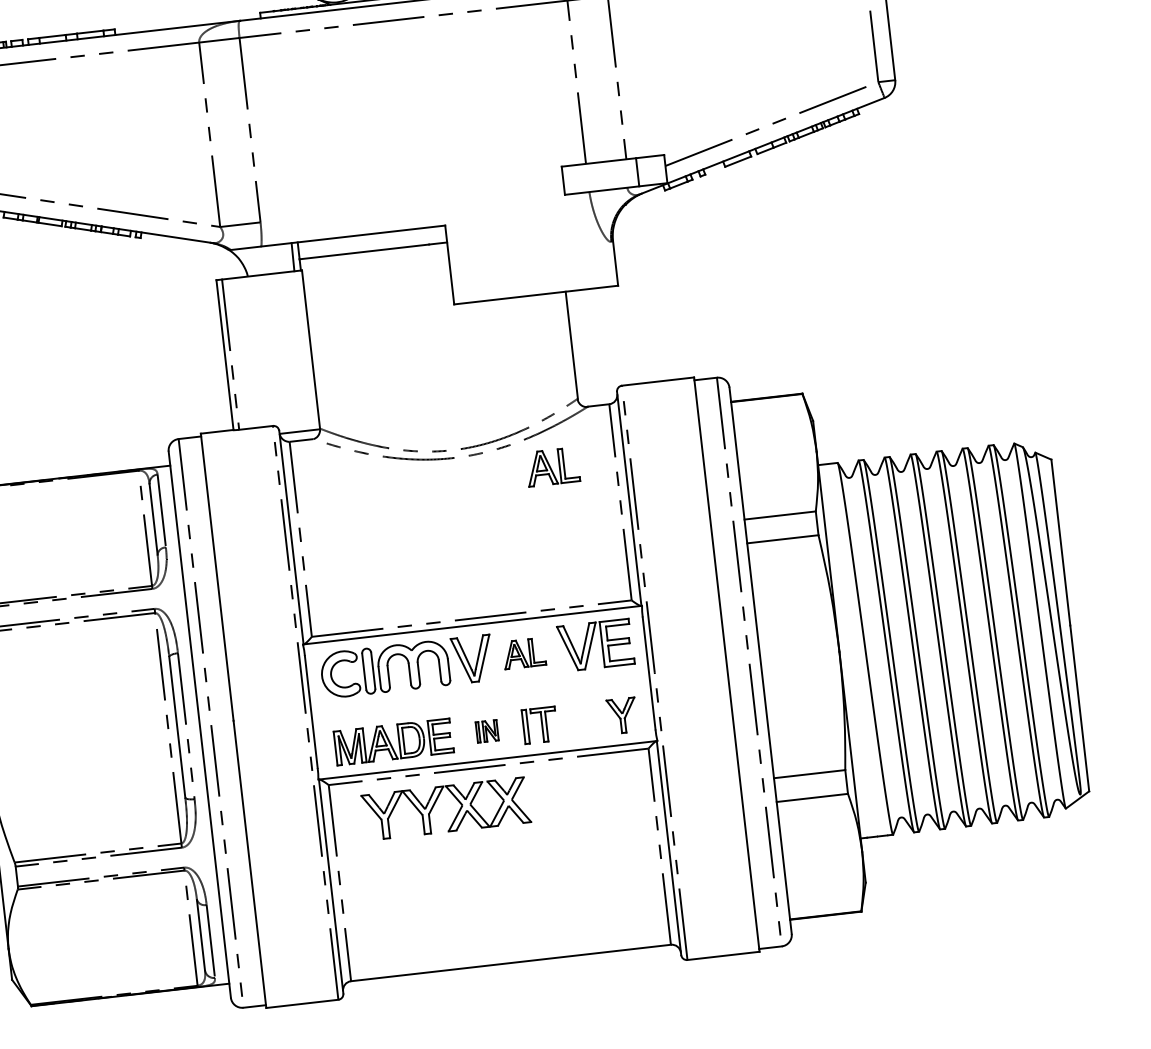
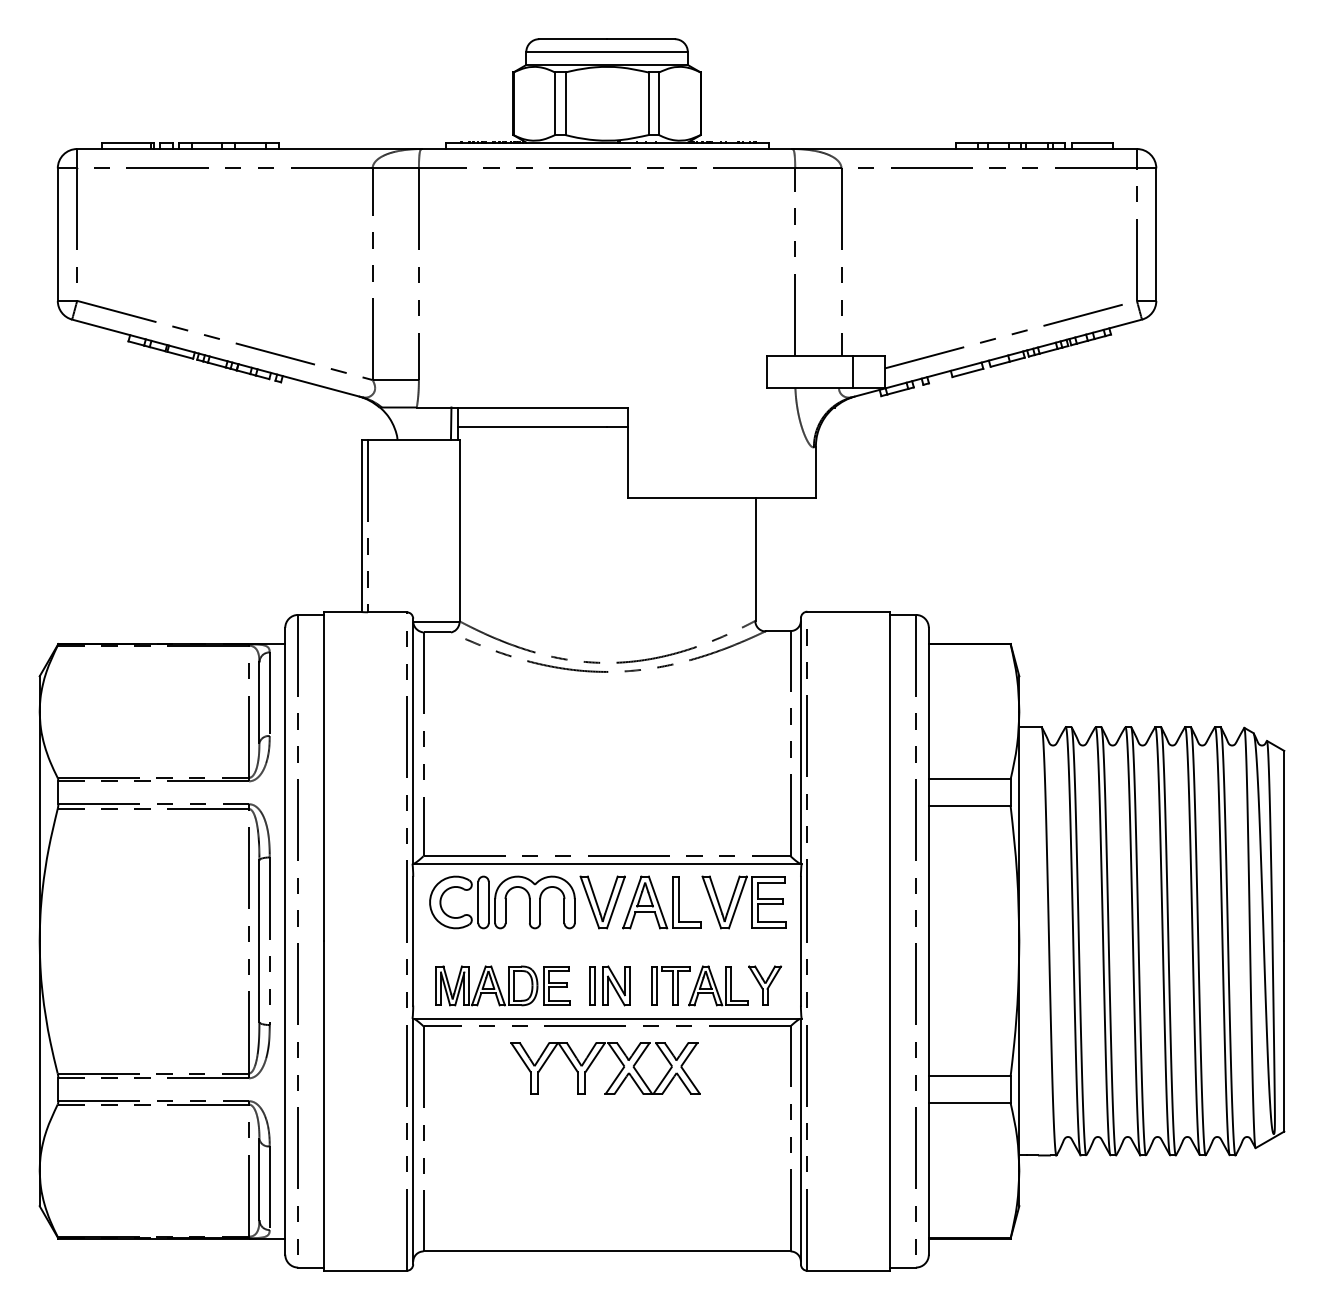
part: (552, 466) -> (718, 985), moved
part: (523, 653) -> (661, 902), size x1.67
part: (486, 731) -> (609, 985), size x1.67
part: (435, 804) -> (593, 1062), moved

